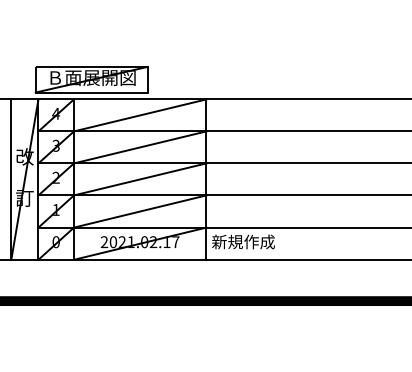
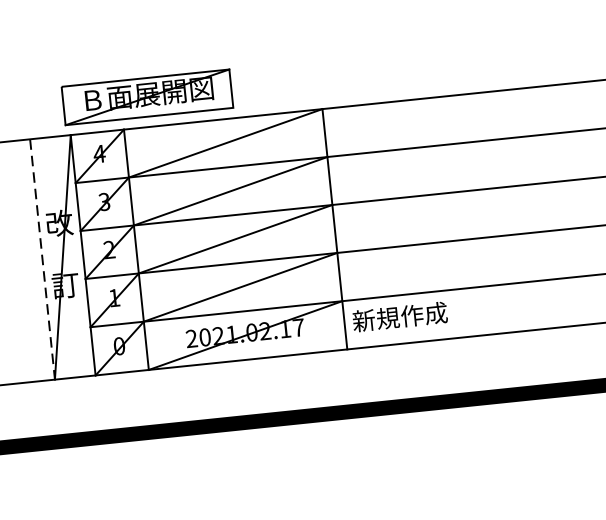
line: (11, 180) -> (42, 260), solid -> dashed

